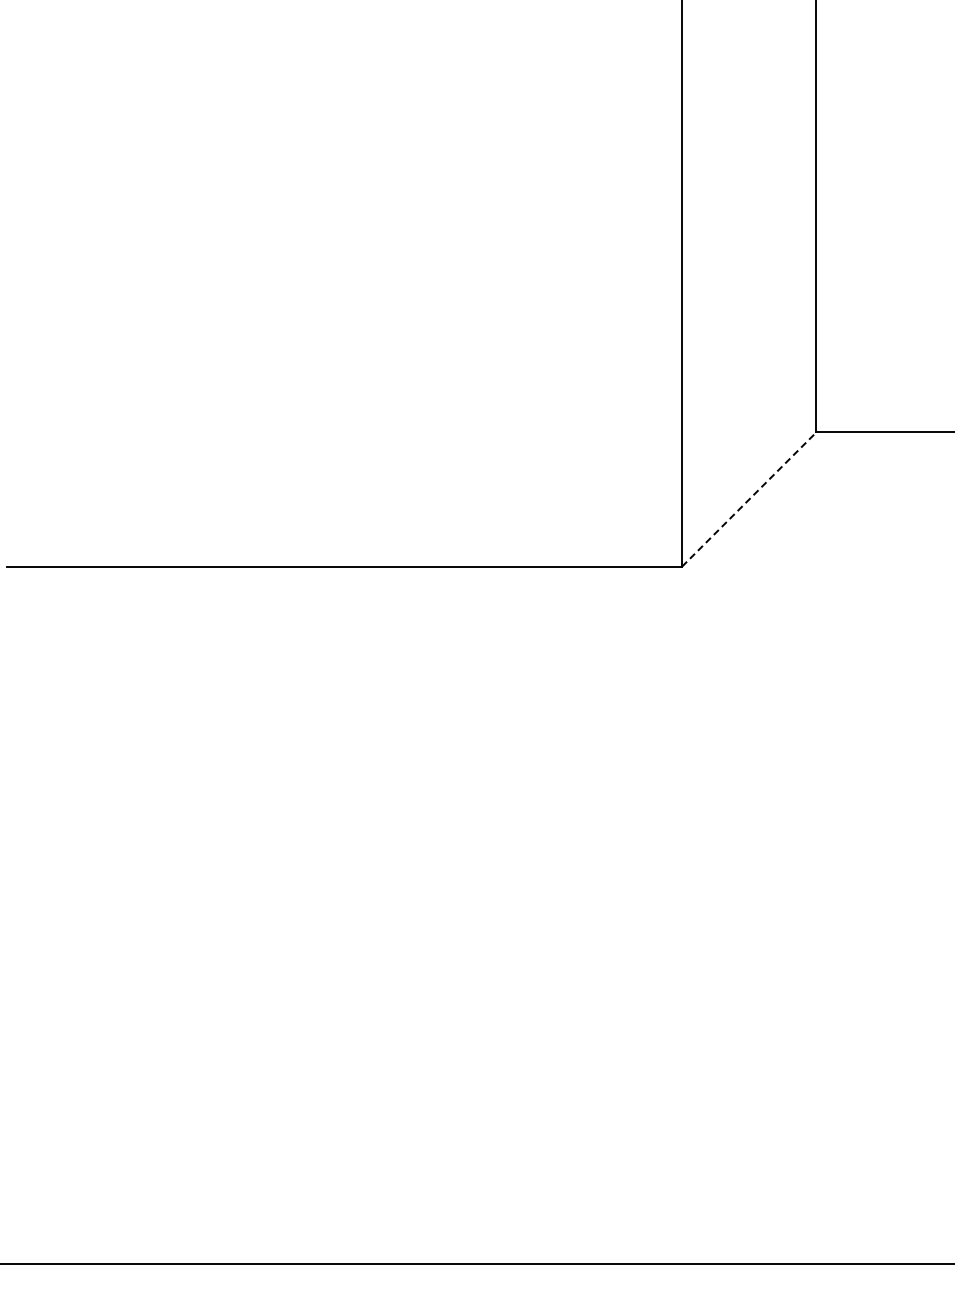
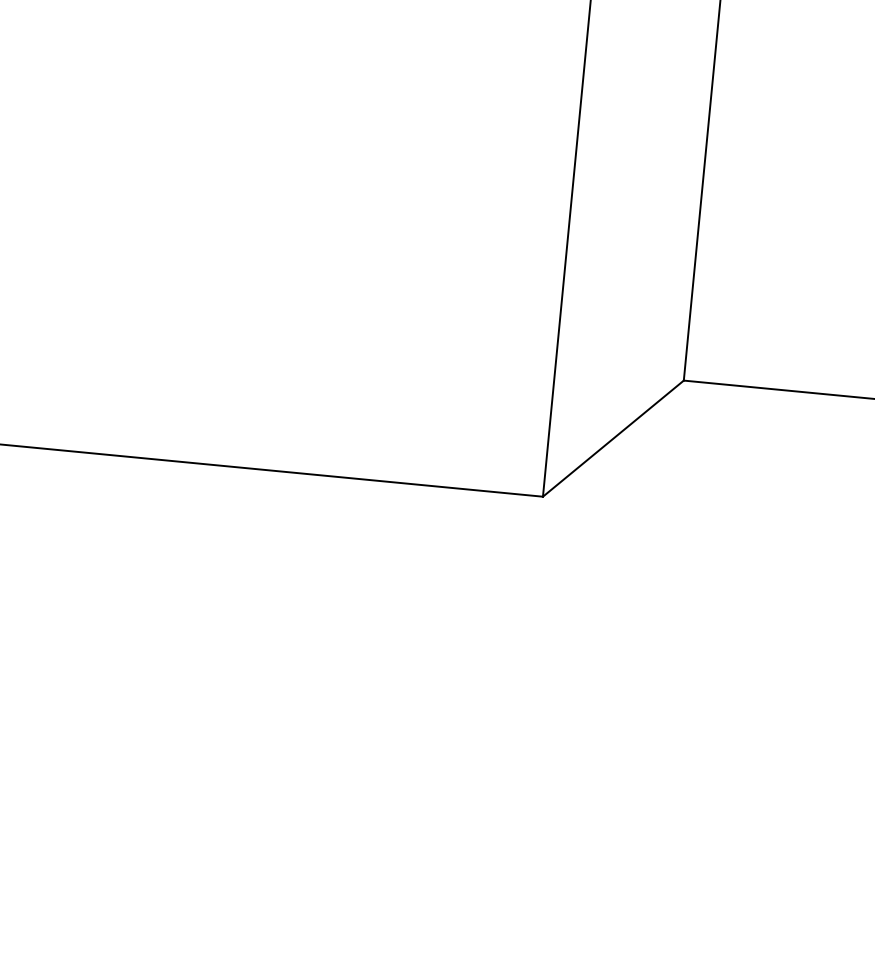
line: (749, 499) -> (613, 438), dashed -> solid

